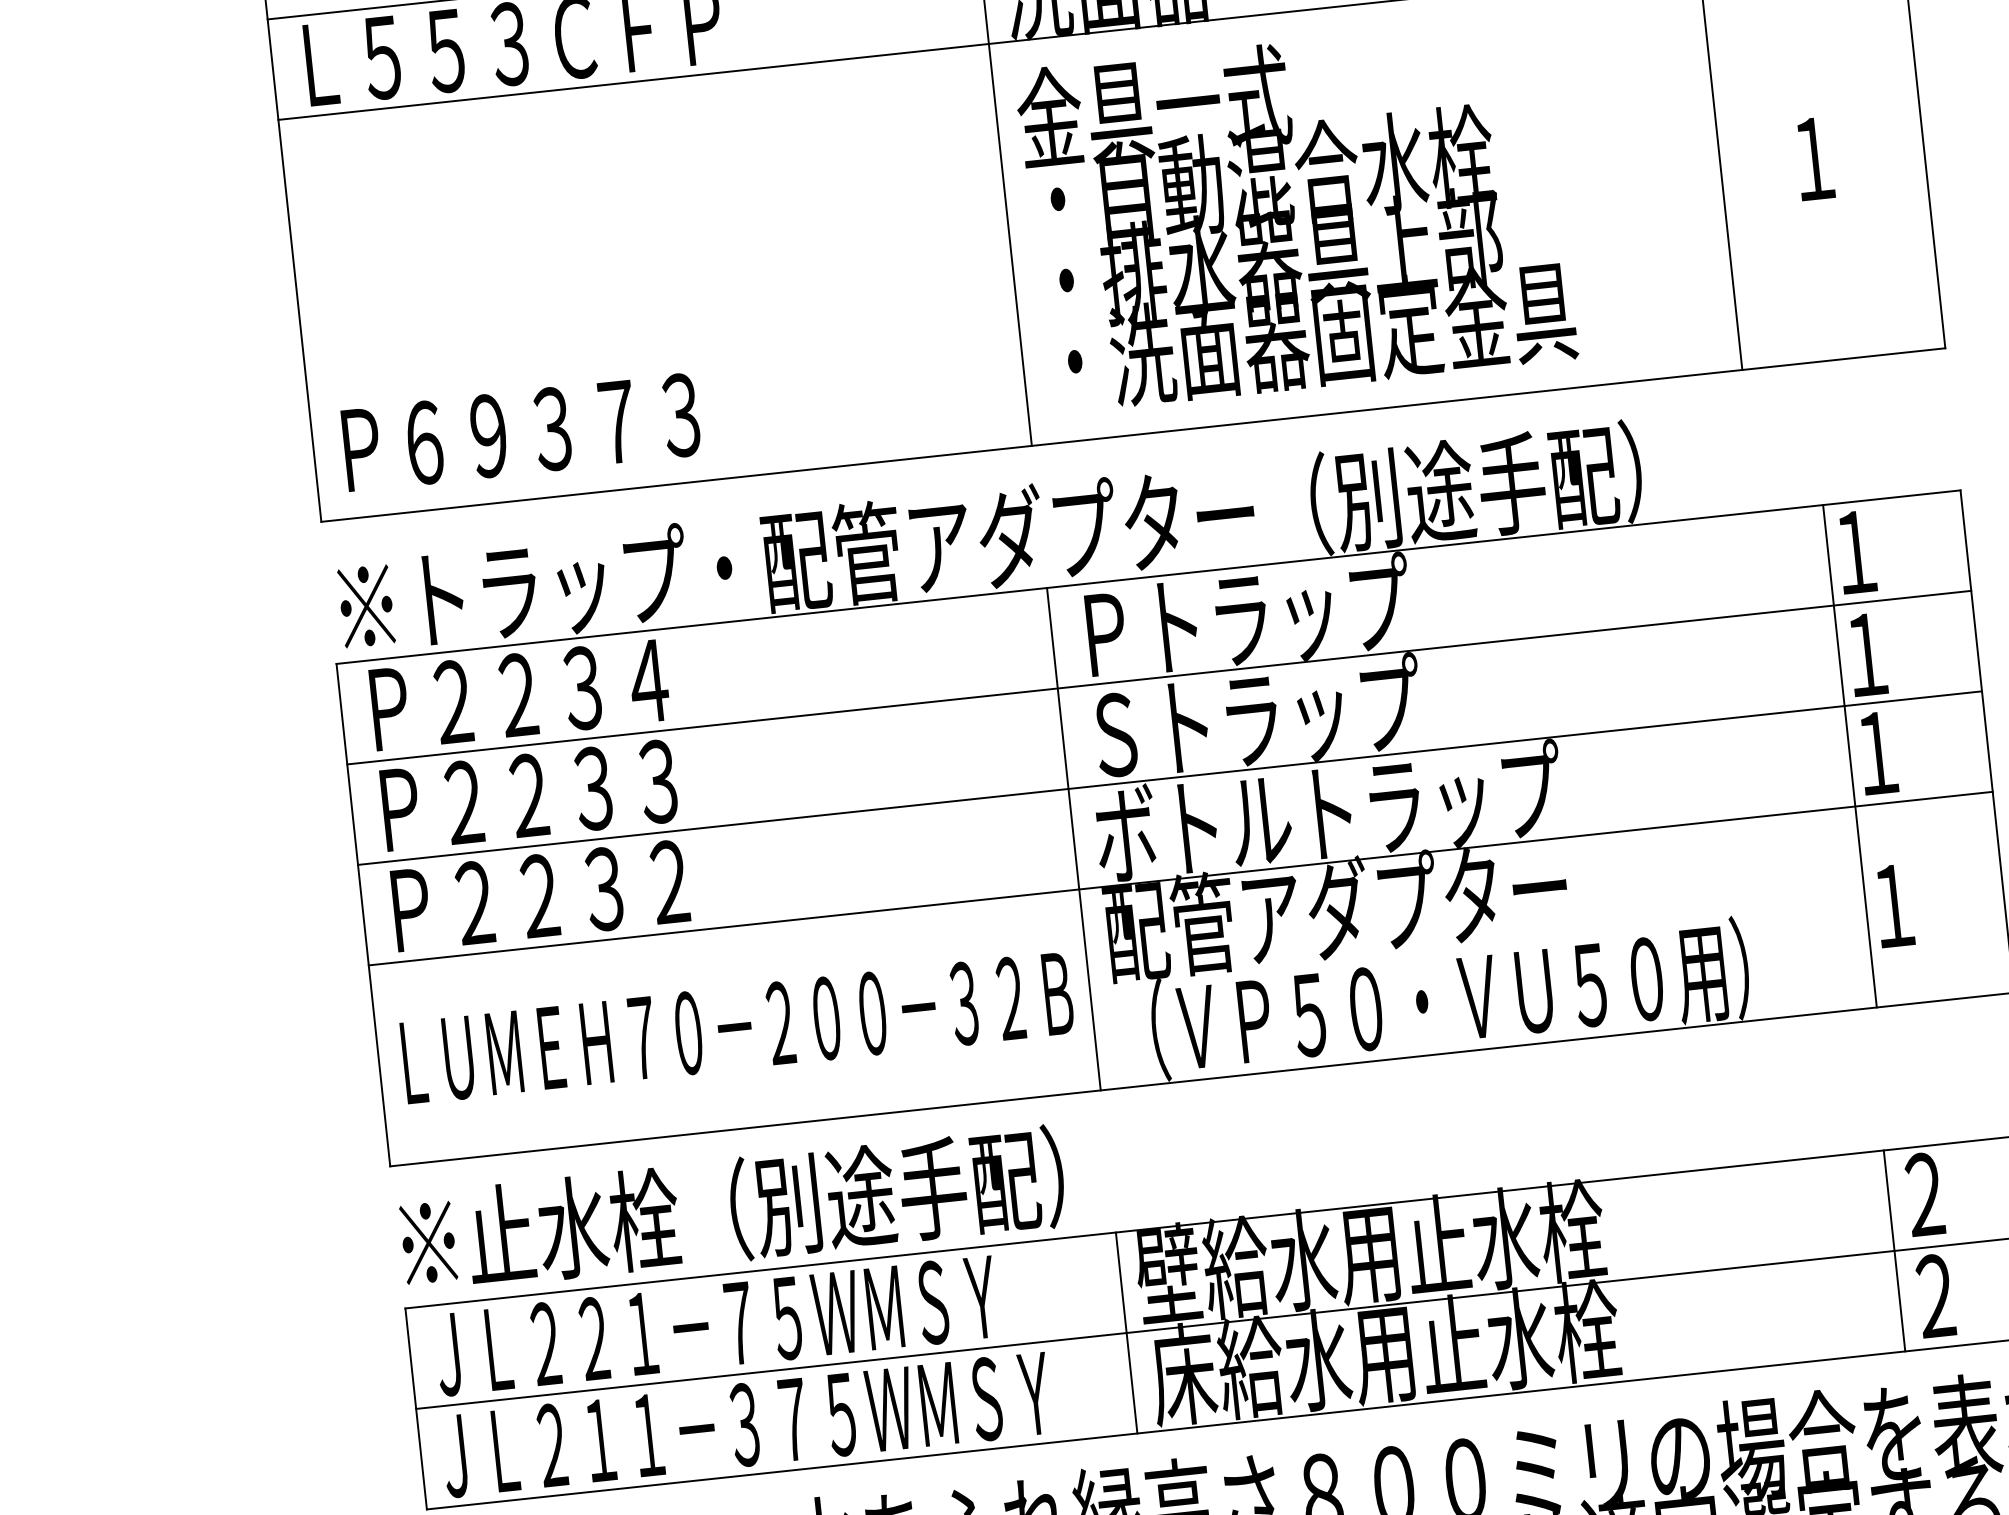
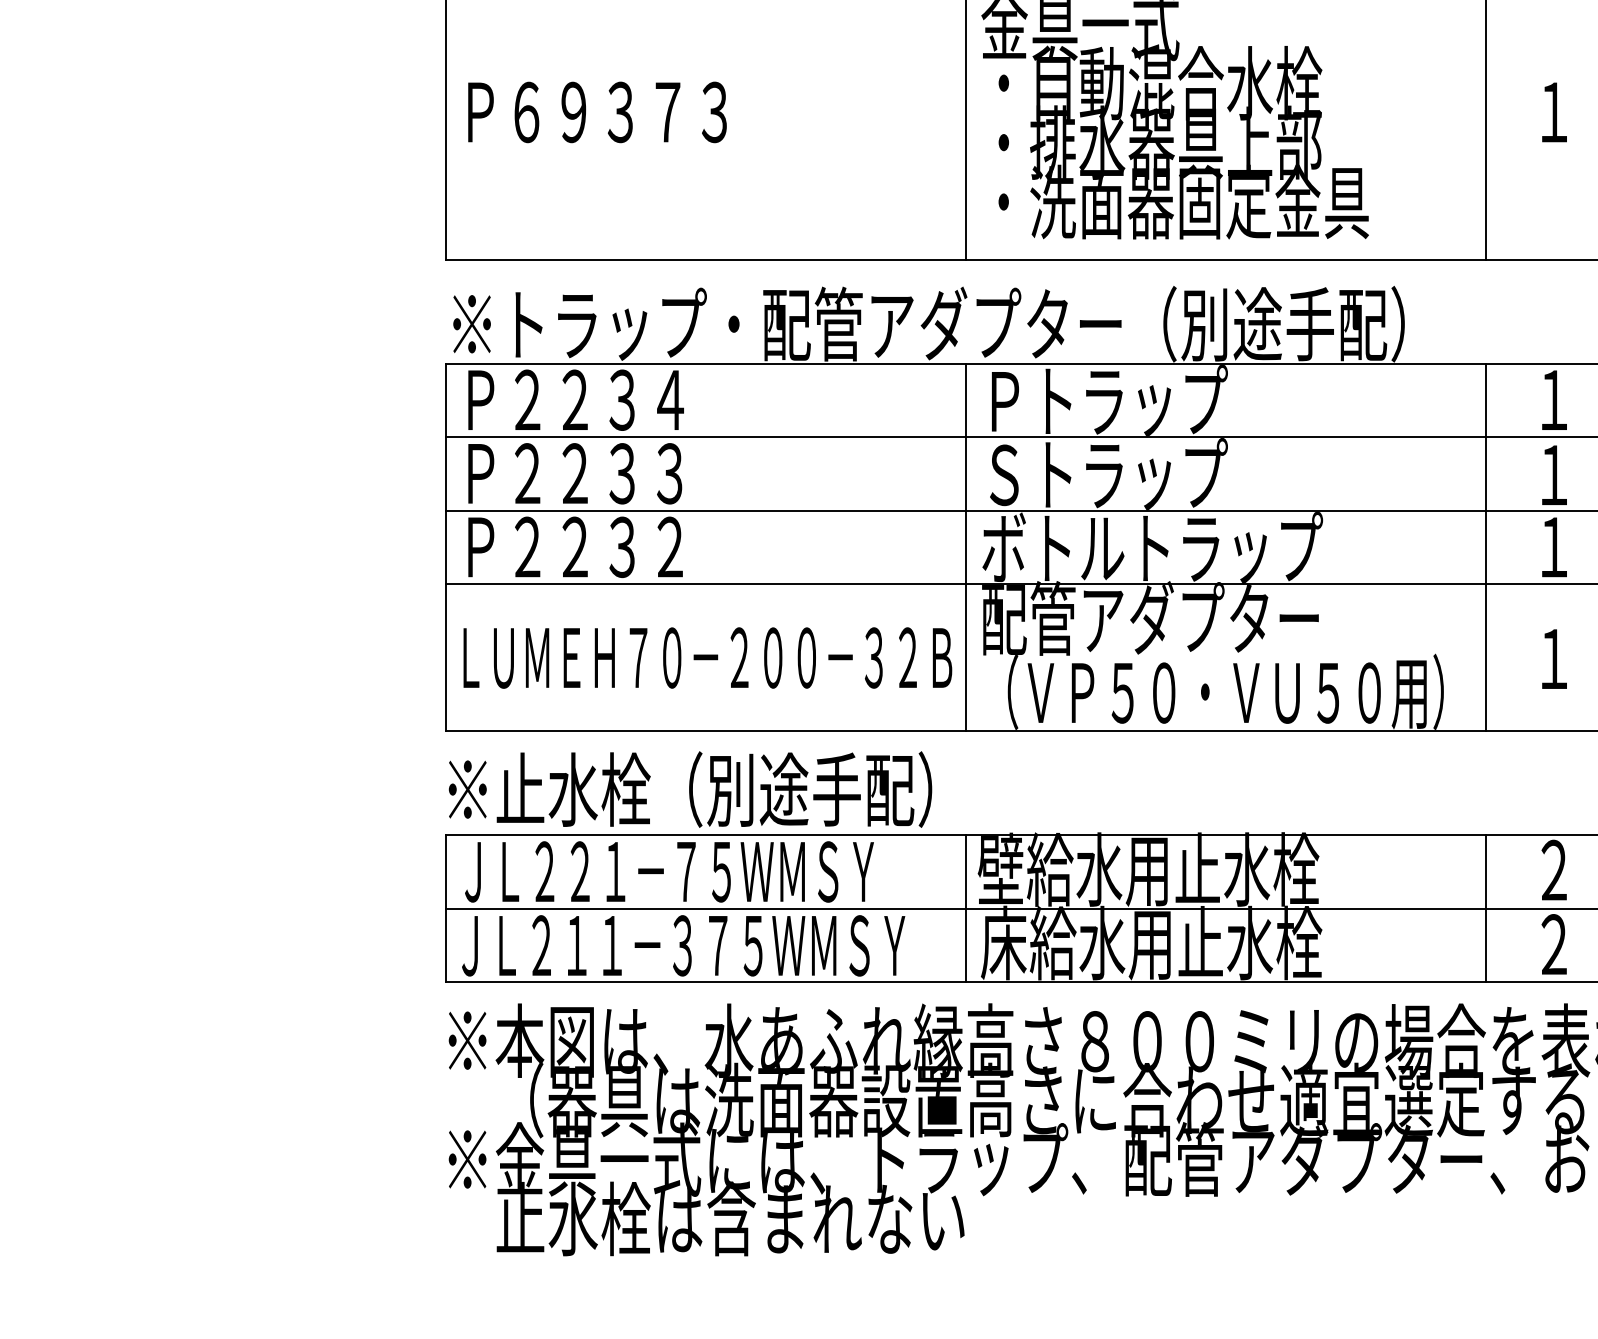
text: (521, 432) -> (597, 112), moved
line: (1849, 756) -> (1485, 547), moved
line: (1894, 1250) -> (1485, 908), moved

